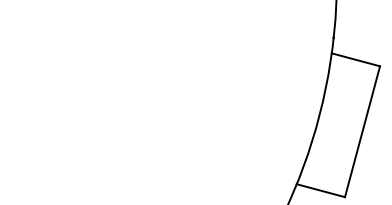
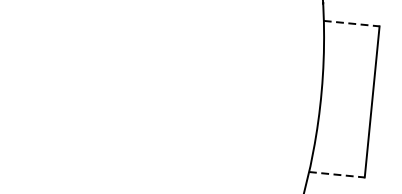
line: (356, 59) -> (352, 23), solid -> dashed
line: (321, 190) -> (337, 174), solid -> dashed

